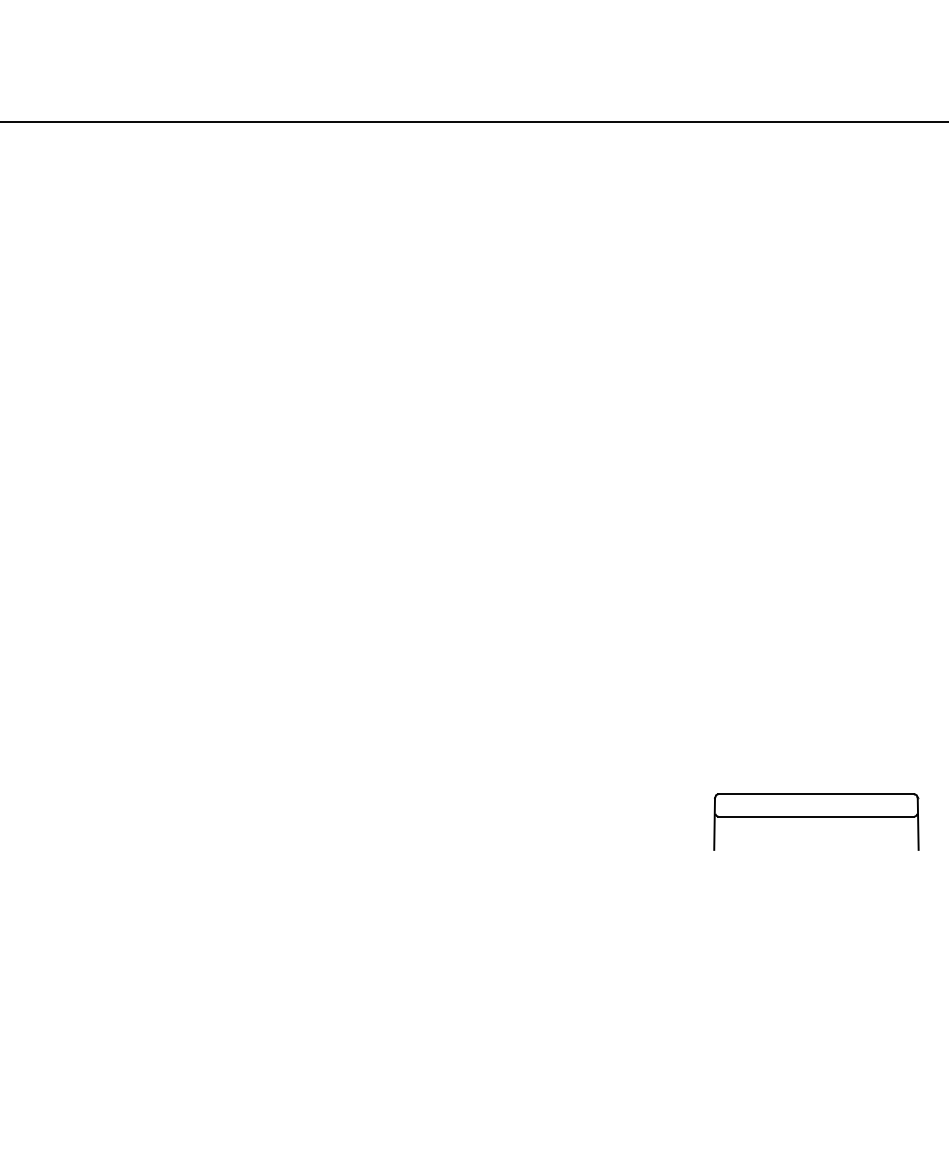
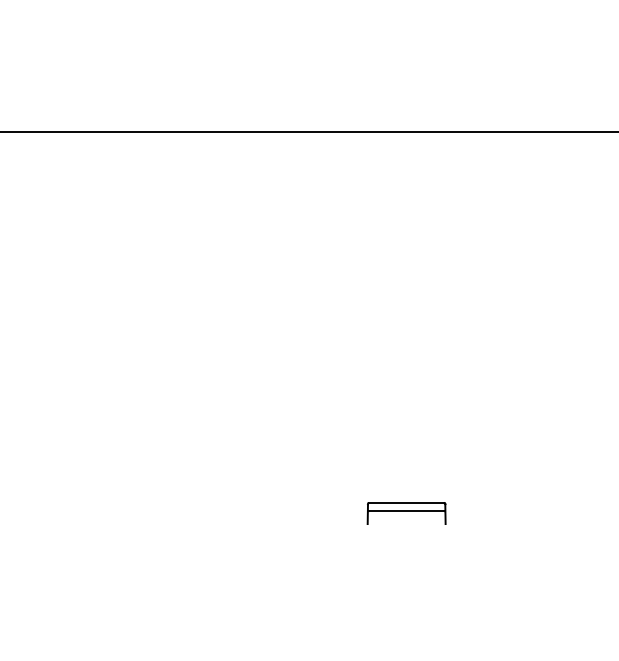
part: (816, 822) -> (406, 513), size x0.7

